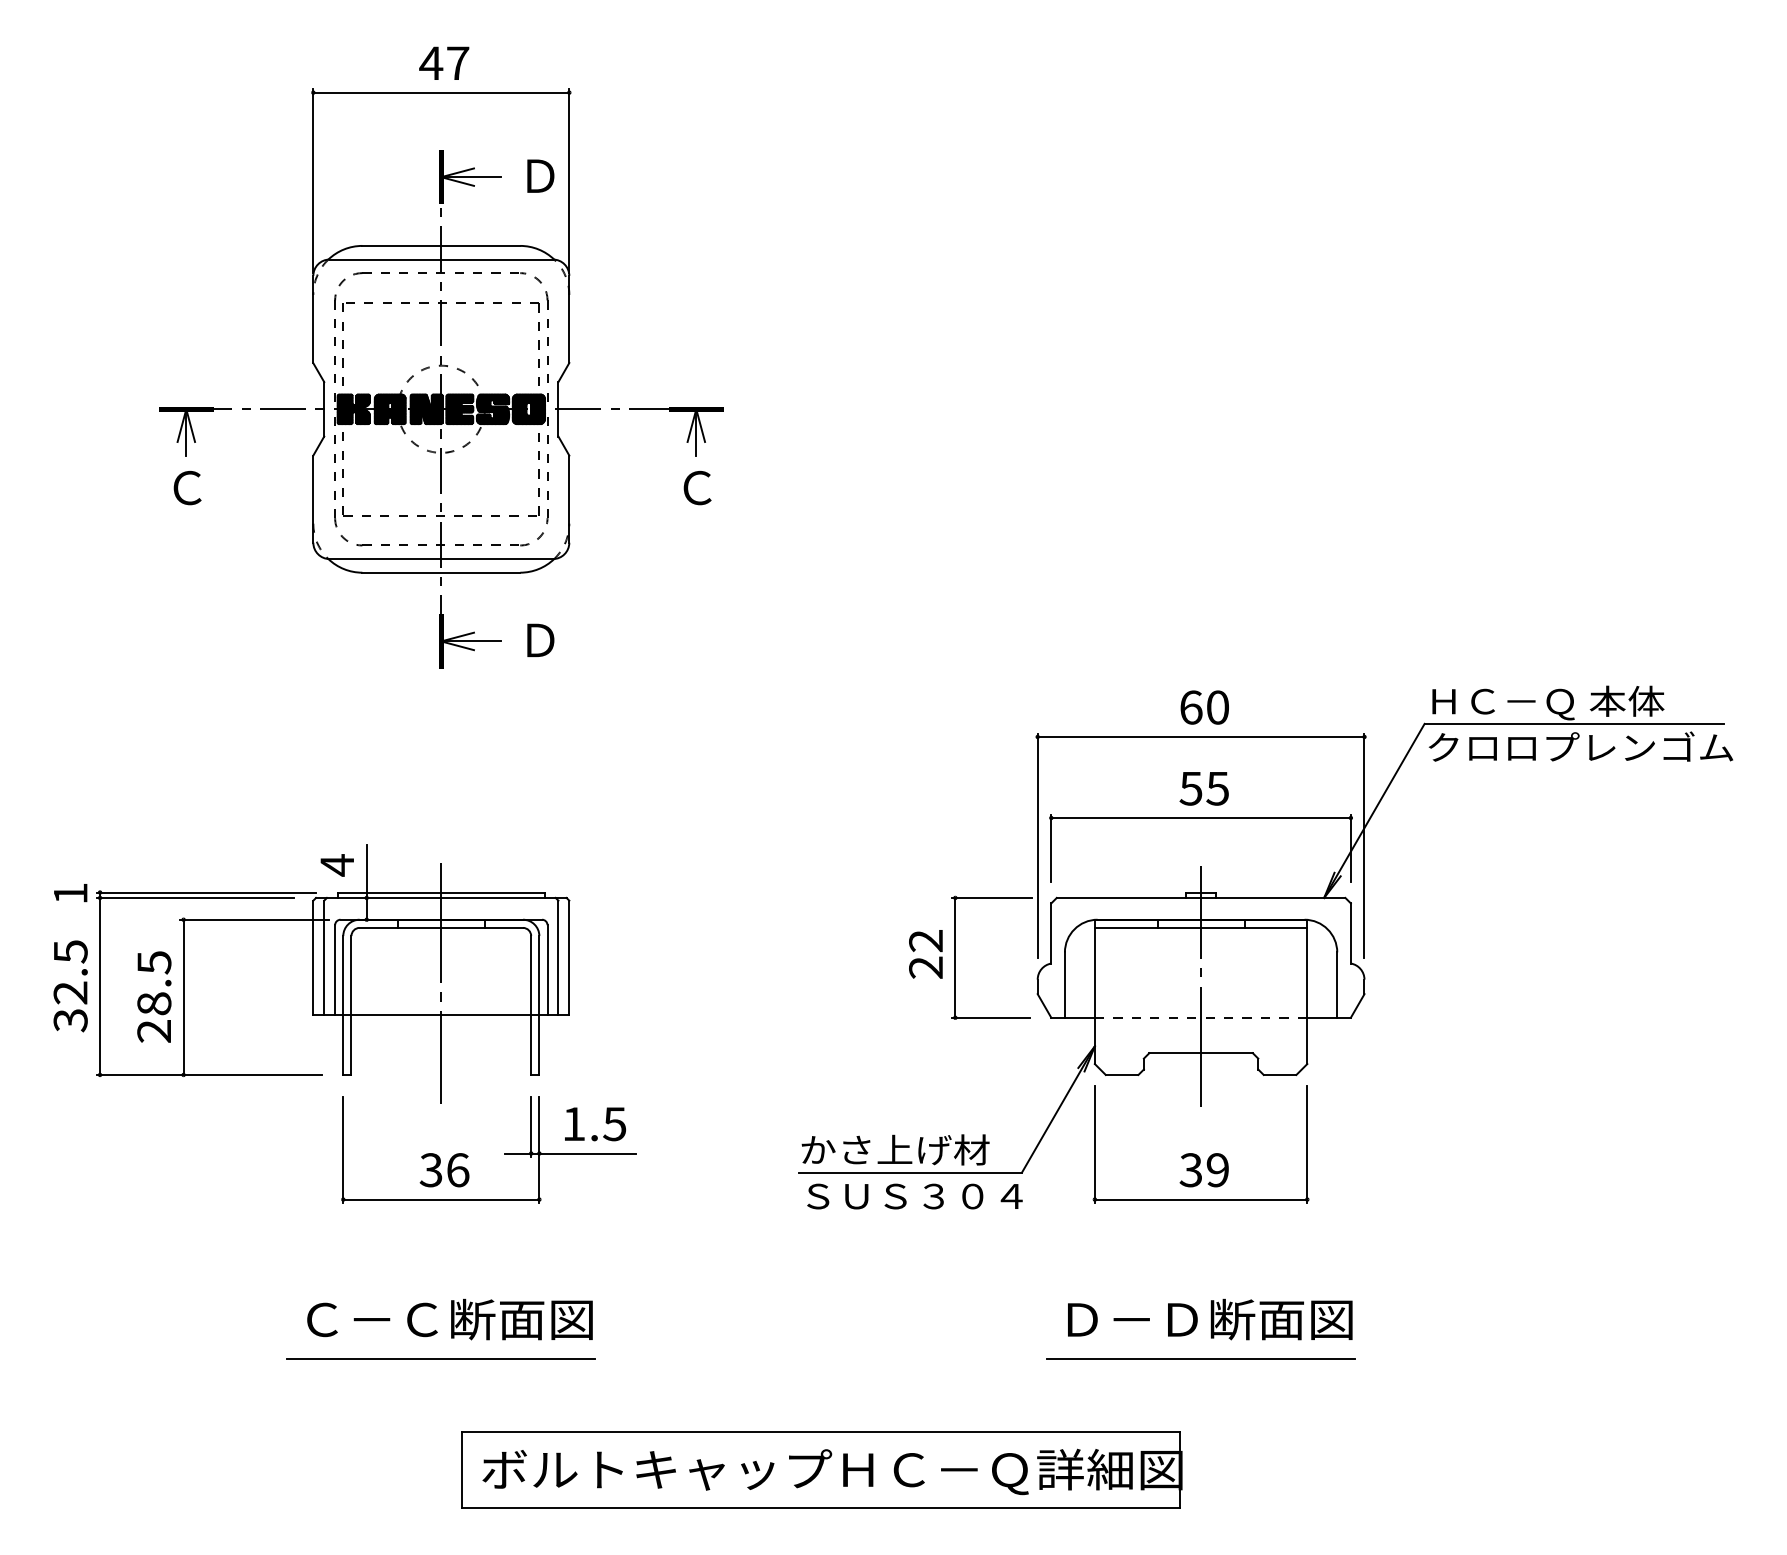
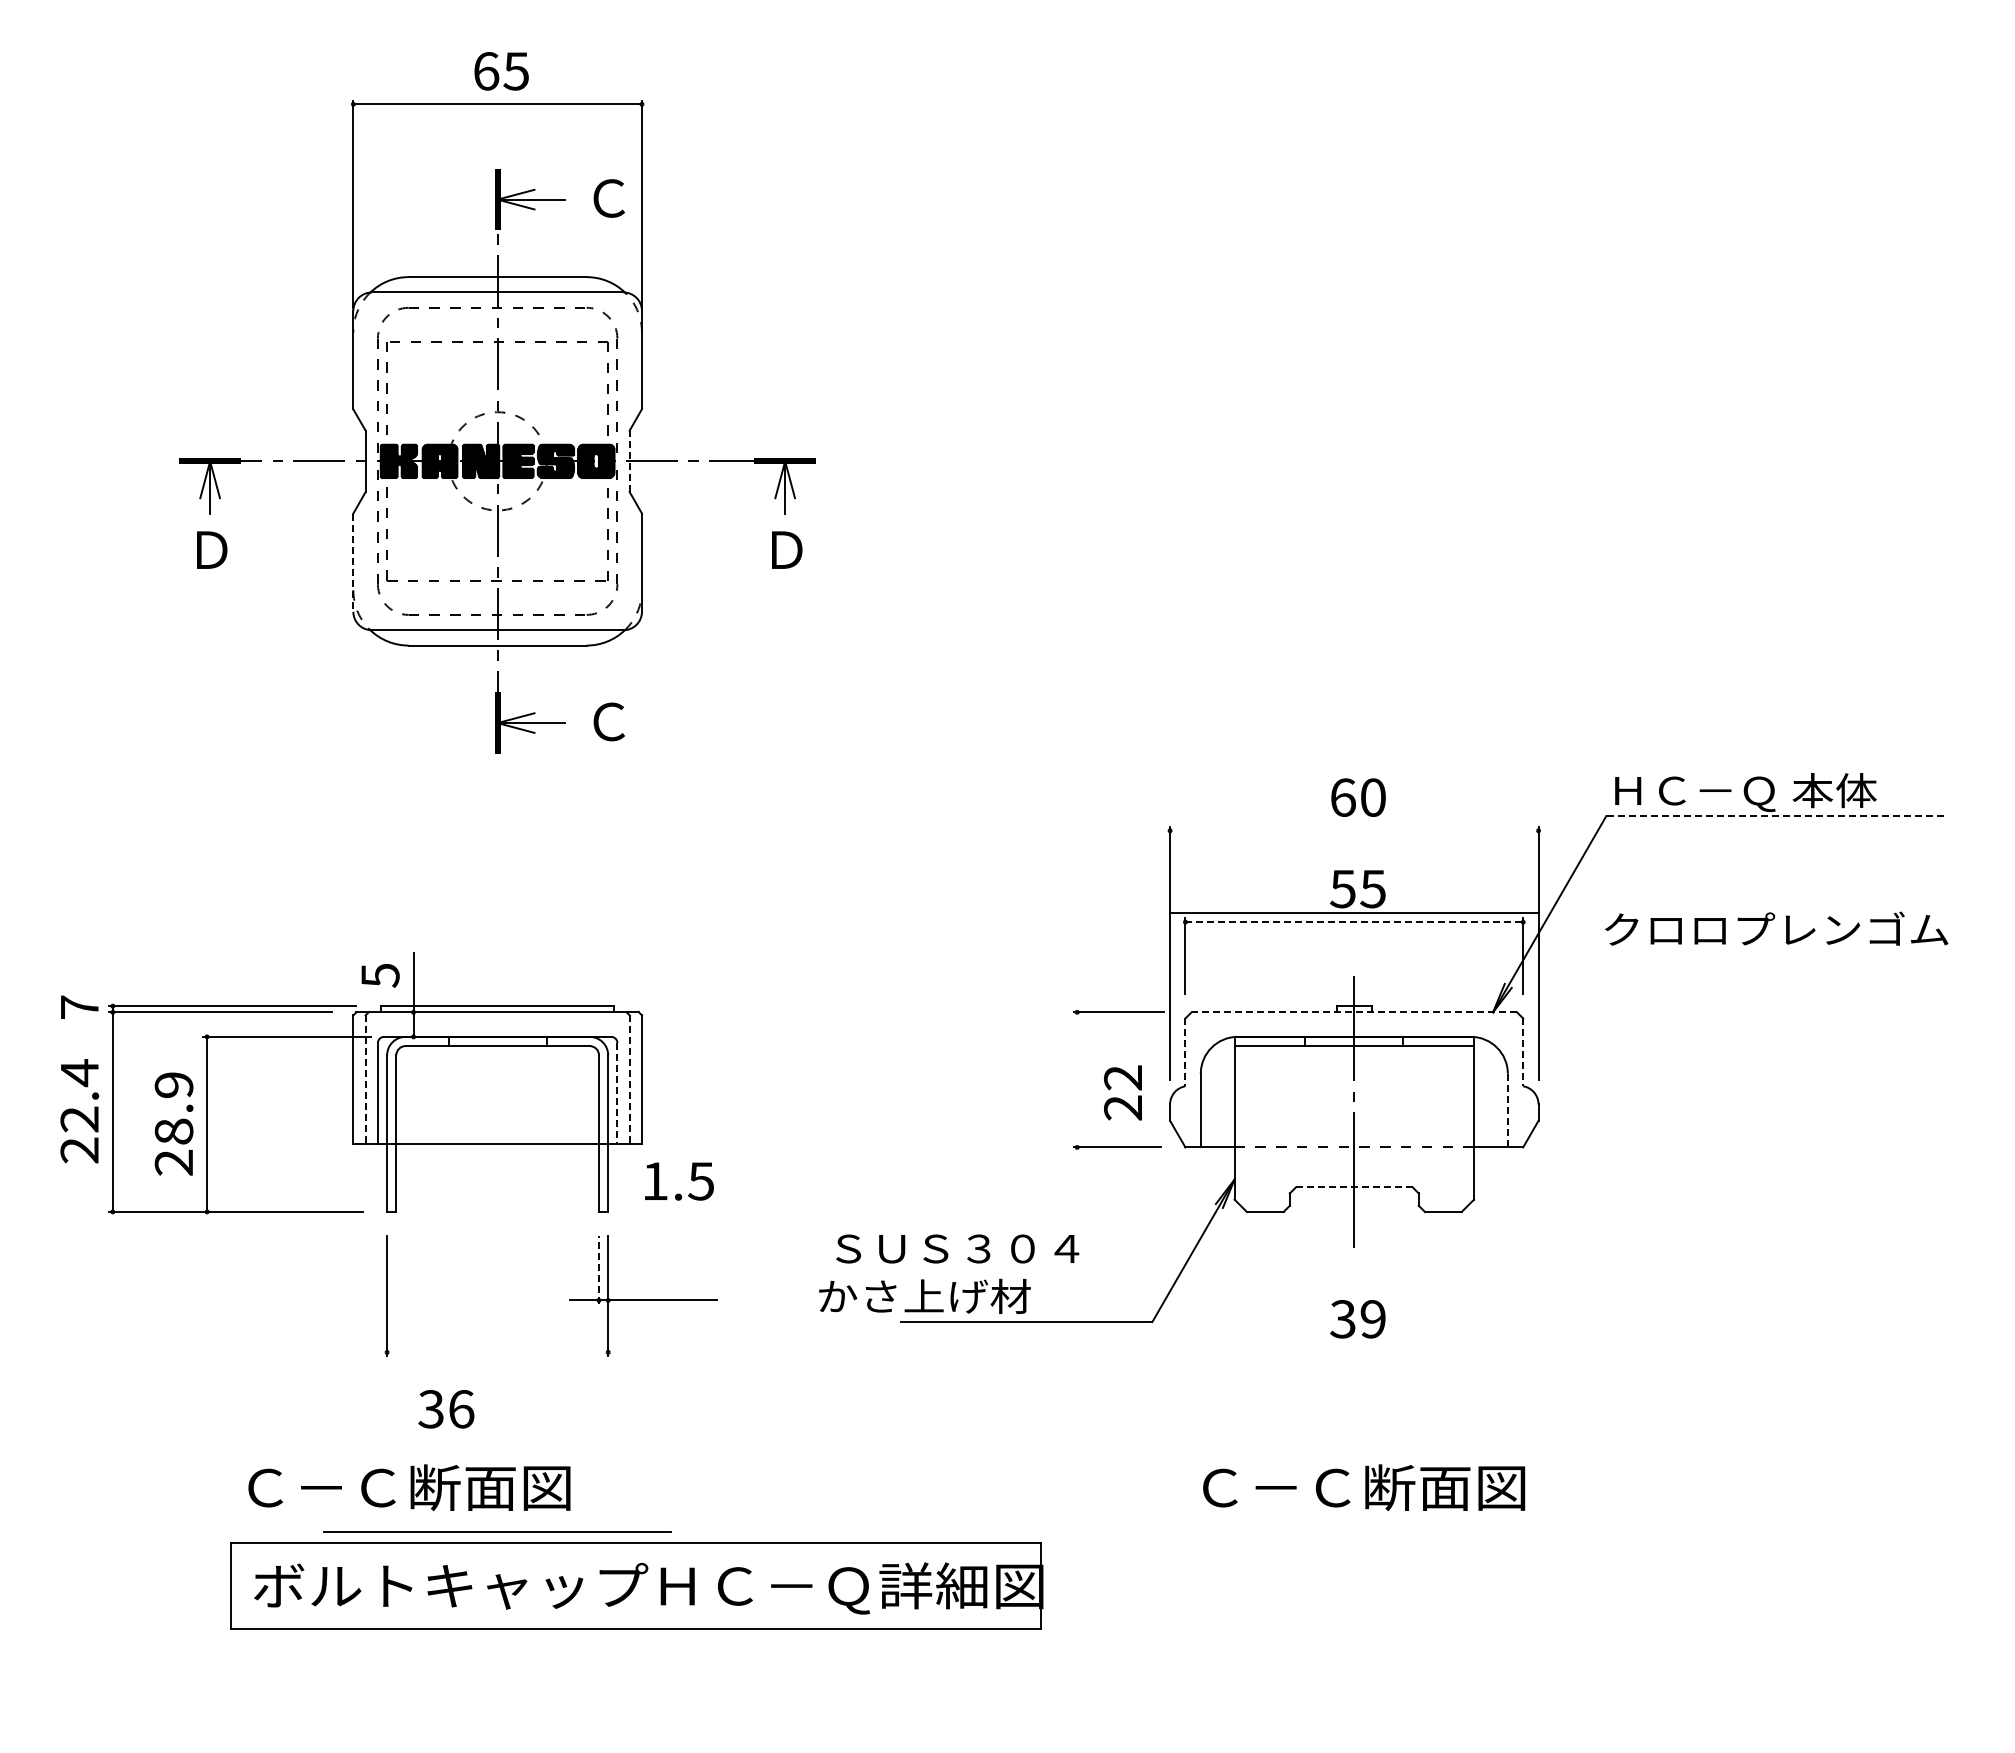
text: (443, 63) -> (500, 71), 47 -> 65
text: (540, 176) -> (609, 198), Ｄ -> Ｃ
line: (558, 409) -> (629, 461), solid -> dashed
text: (187, 487) -> (211, 549), Ｃ -> Ｄ
text: (697, 487) -> (786, 549), Ｃ -> Ｄ
line: (313, 499) -> (353, 563), solid -> dashed
text: (540, 640) -> (609, 721), Ｄ -> Ｃ
line: (1574, 724) -> (1775, 816), solid -> dashed
line: (1201, 736) -> (1354, 912), moved
text: (1580, 746) -> (1776, 928), moved
line: (1201, 818) -> (1354, 922), solid -> dashed
text: (337, 865) -> (380, 975), 4 -> 5
text: (70, 892) -> (79, 1006), 1 -> 7
line: (1201, 898) -> (1354, 1012), solid -> dashed
line: (1051, 933) -> (1185, 1052), solid -> dashed
line: (1351, 933) -> (1523, 1052), solid -> dashed
text: (925, 953) -> (1122, 1092), moved
line: (955, 957) -> (1077, 1079), removed
line: (324, 958) -> (365, 1080), solid -> dashed
line: (558, 958) -> (629, 1080), solid -> dashed
text: (153, 962) -> (173, 1085), 28.5 -> 28.9
line: (547, 969) -> (617, 1093), solid -> dashed
line: (441, 983) -> (497, 1108), removed
text: (70, 985) -> (79, 1111), 32.5 -> 22.4
line: (1336, 985) -> (1507, 1110), solid -> dashed
line: (1201, 1053) -> (1354, 1187), solid -> dashed
text: (595, 1124) -> (679, 1181), moved
line: (530, 1126) -> (598, 1270), solid -> dashed
text: (895, 1149) -> (924, 1295), moved
text: (444, 1170) -> (446, 1409), moved
text: (914, 1196) -> (957, 1248), moved
part: (1201, 1198) -> (1354, 1351), removed
line: (441, 1199) -> (497, 1352), removed
text: (450, 1319) -> (409, 1487), moved
text: (1132, 1319) -> (1276, 1487), Ｄ－Ｄ断面図 -> Ｃ－Ｃ断面図
line: (1201, 1359) -> (1354, 1532), removed
part: (821, 1469) -> (636, 1585), moved

